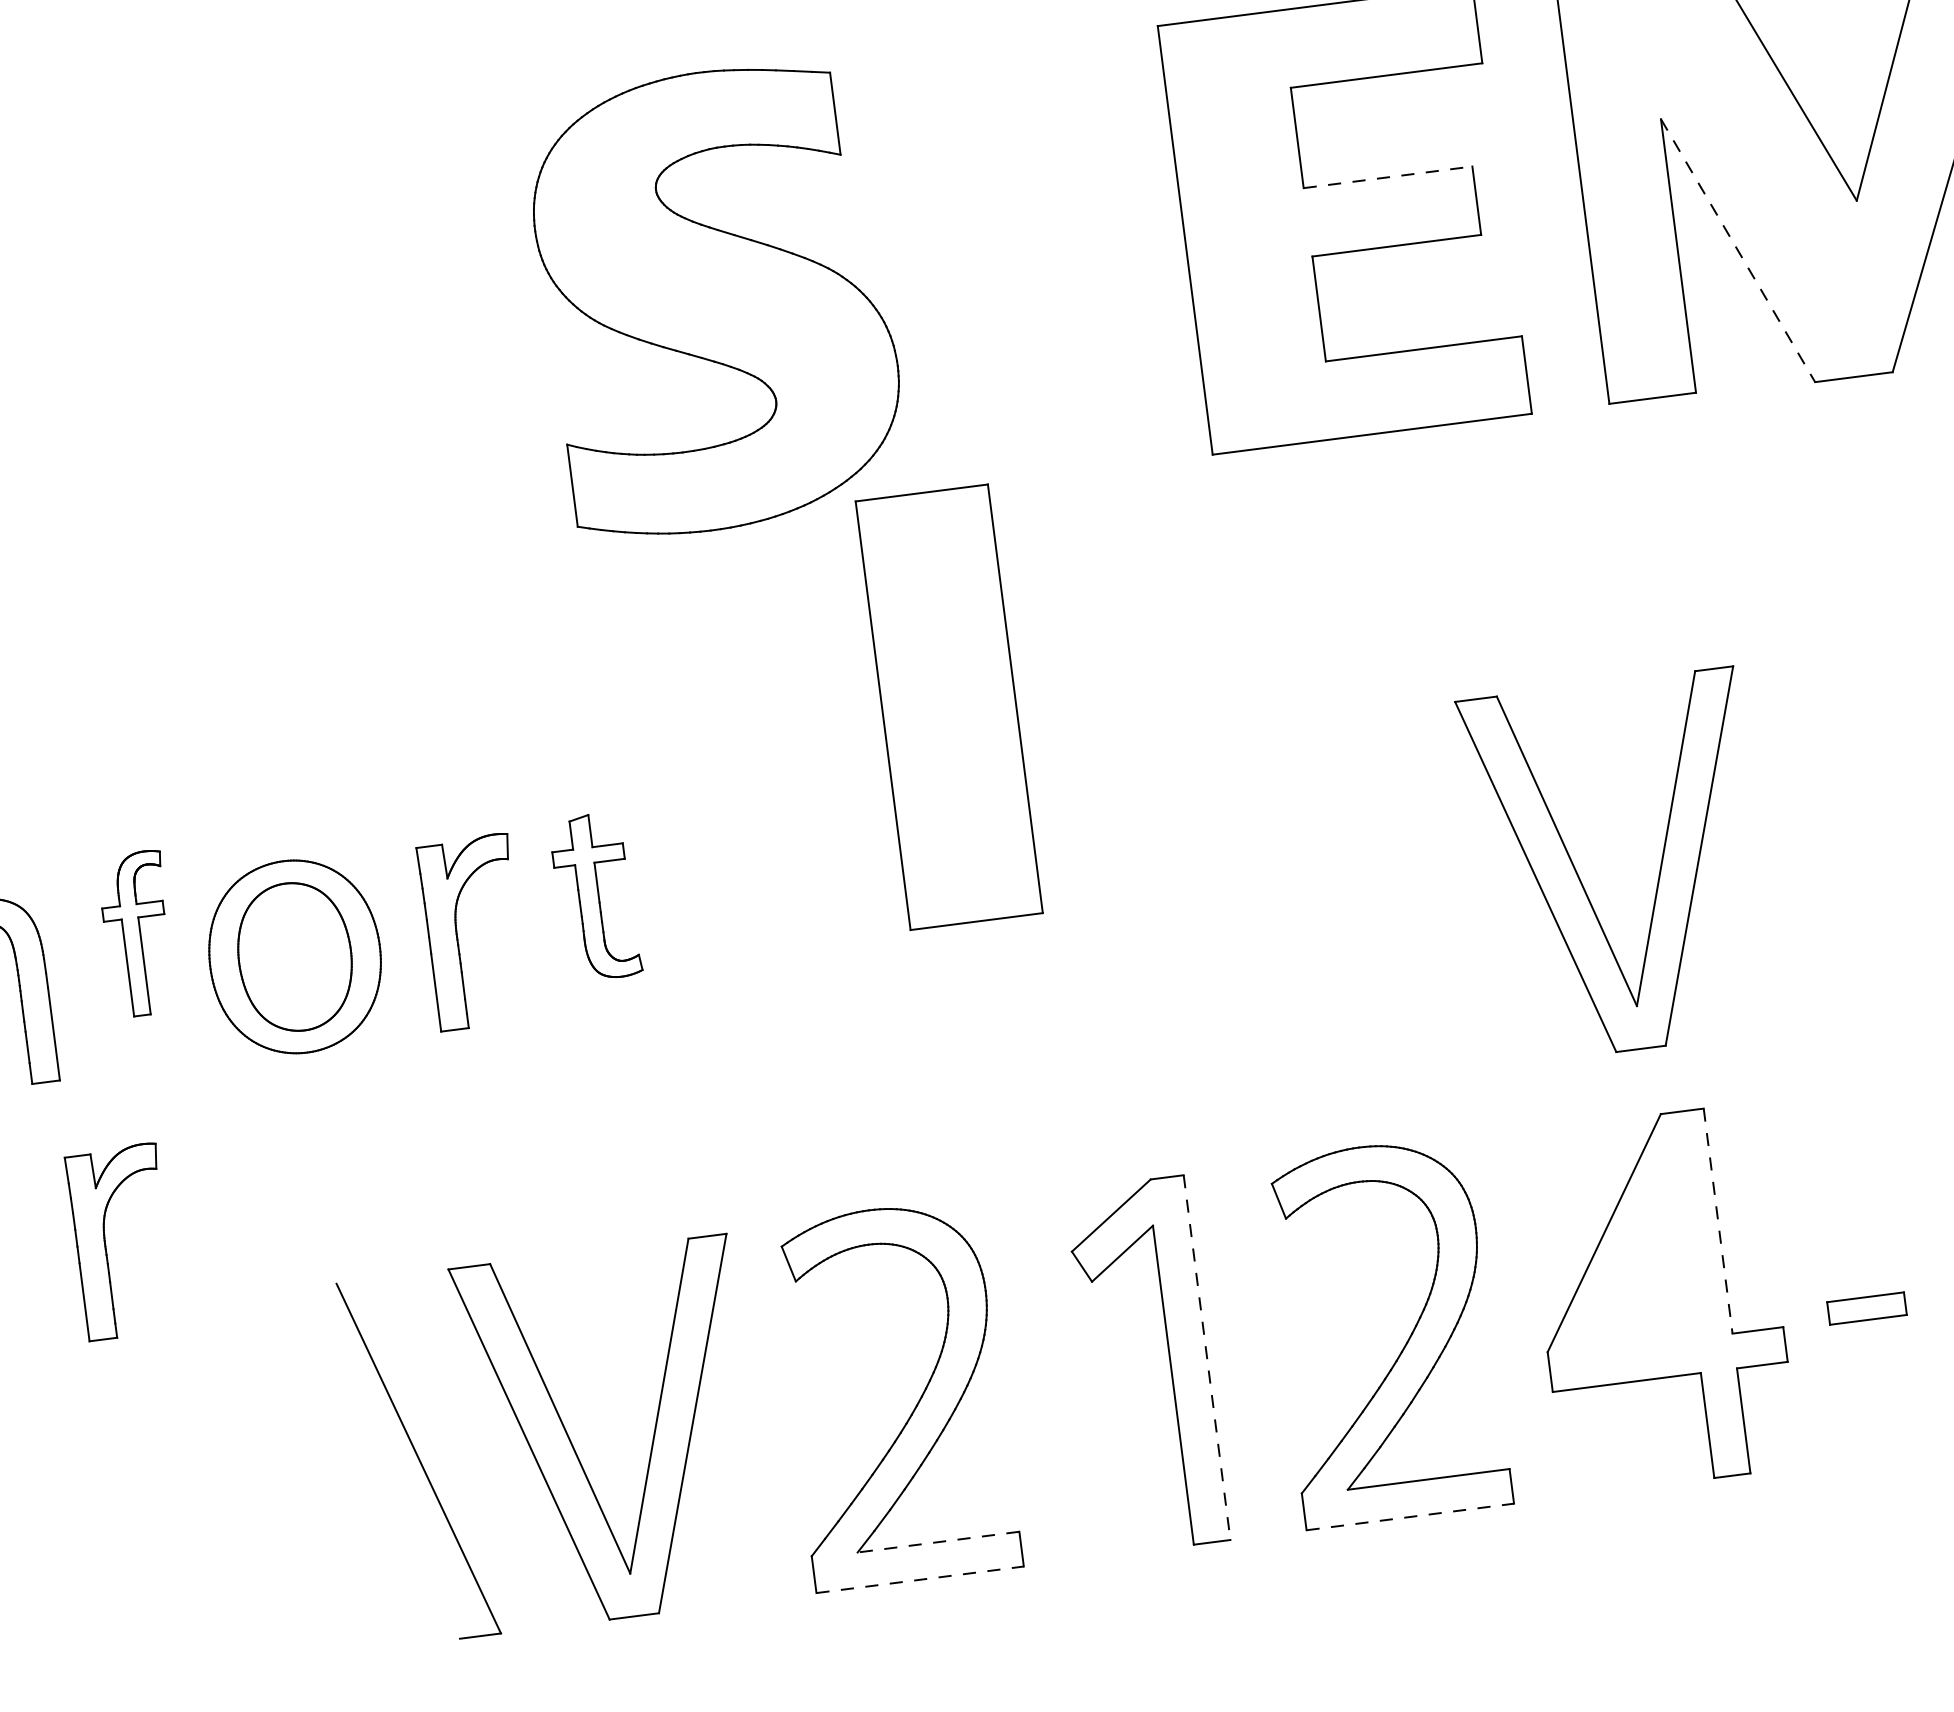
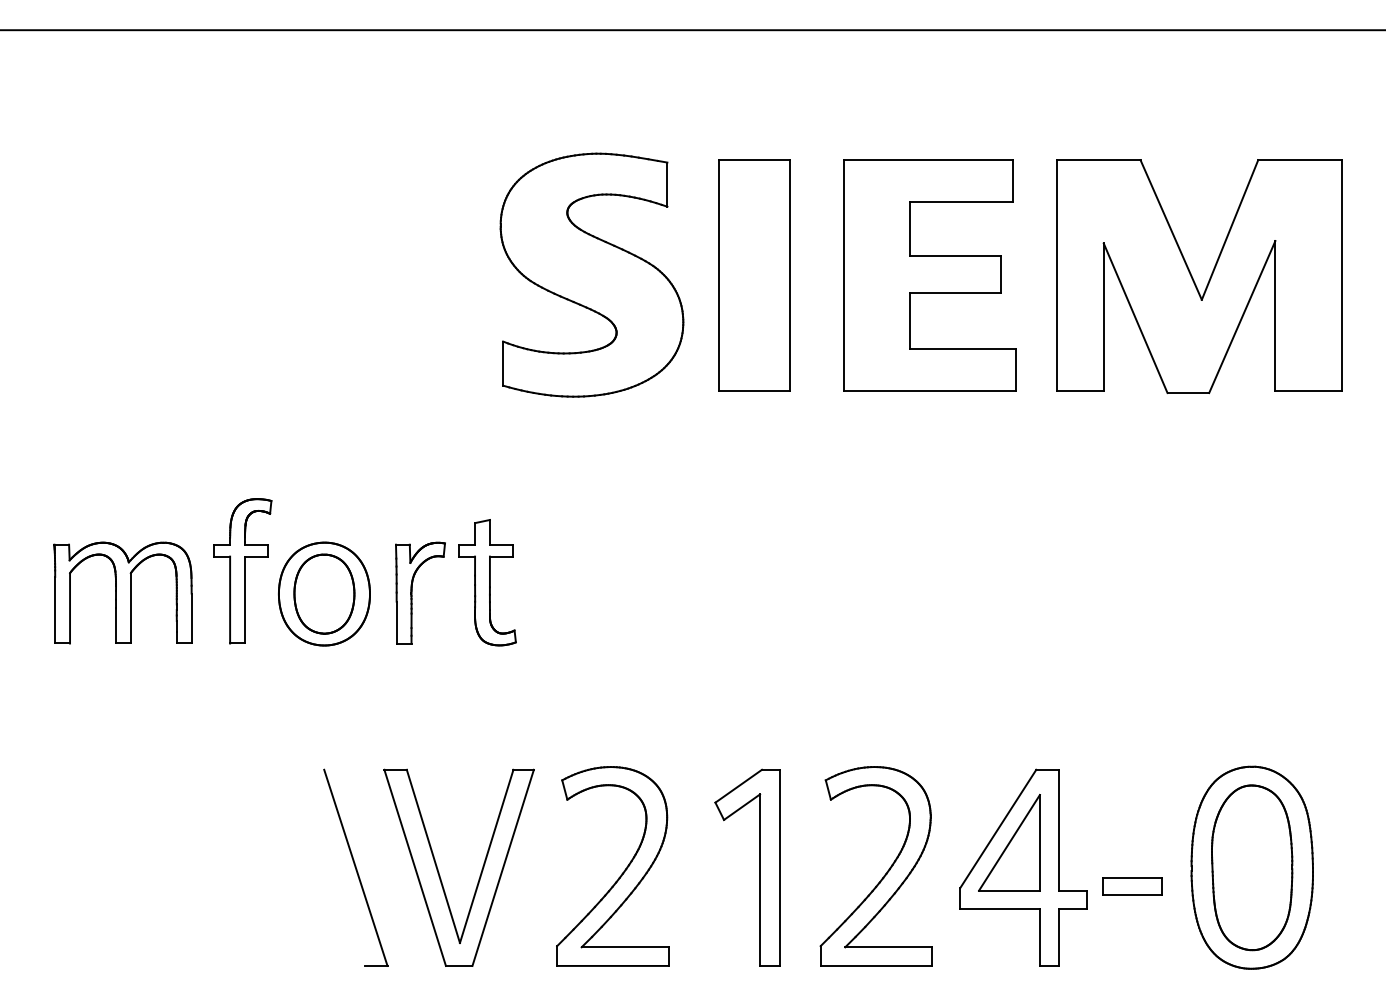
line: (1388, 176) -> (955, 255), dashed -> solid
line: (1737, 251) -> (1135, 318), dashed -> solid
part: (949, 707) -> (754, 275), moved
part: (1582, 879) -> (1010, 640), removed
part: (595, 896) -> (487, 582), size x1.43
part: (137, 934) -> (242, 571), size x1.67
line: (1718, 1221) -> (1059, 830), dashed -> solid
part: (106, 1242) -> (205, 732), removed
part: (1628, 1255) -> (1009, 842), added
part: (1867, 1308) -> (1132, 886), size x1.43
line: (1206, 1358) -> (779, 868), dashed -> solid
line: (1410, 1516) -> (876, 965), dashed -> solid
line: (937, 1542) -> (624, 947), dashed -> solid
line: (919, 1579) -> (612, 965), dashed -> solid

